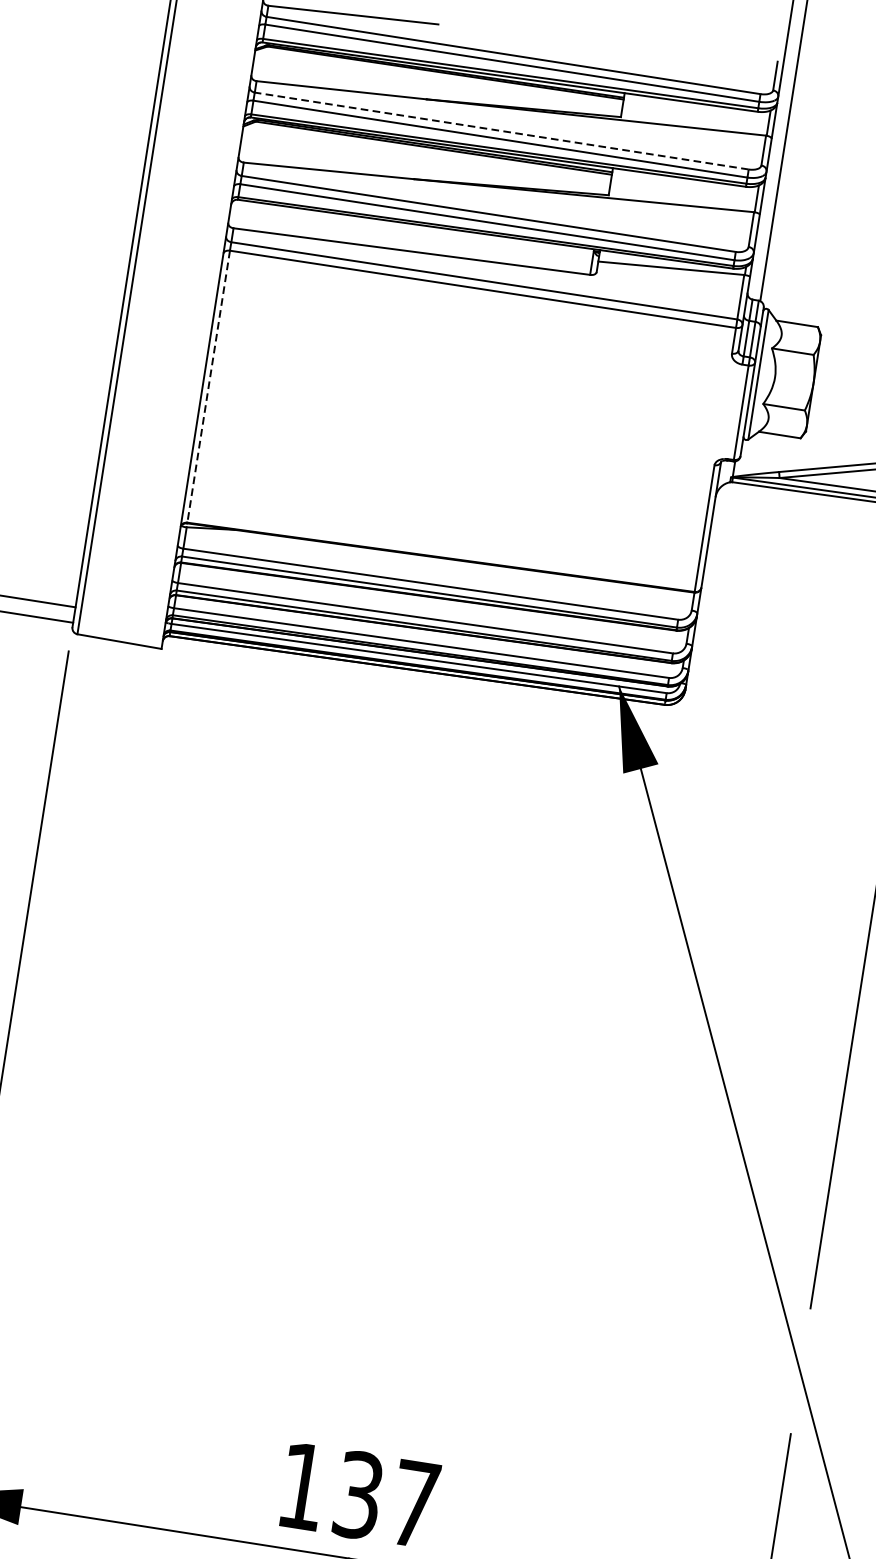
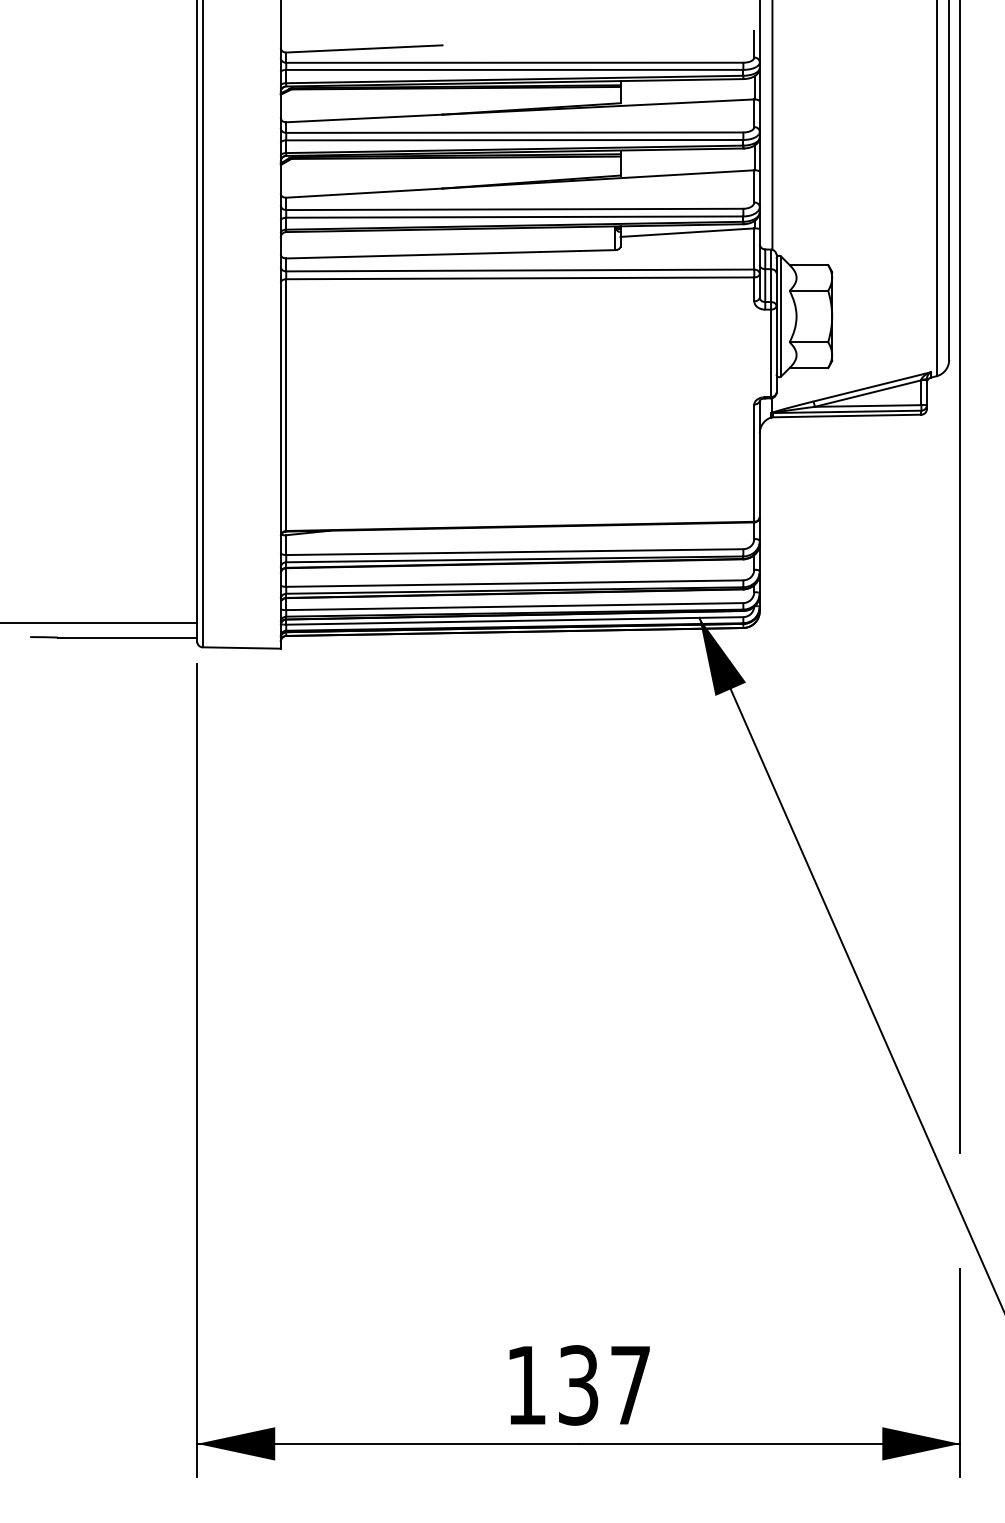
line: (501, 130) -> (514, 132), dashed -> solid
line: (208, 387) -> (286, 405), dashed -> solid

